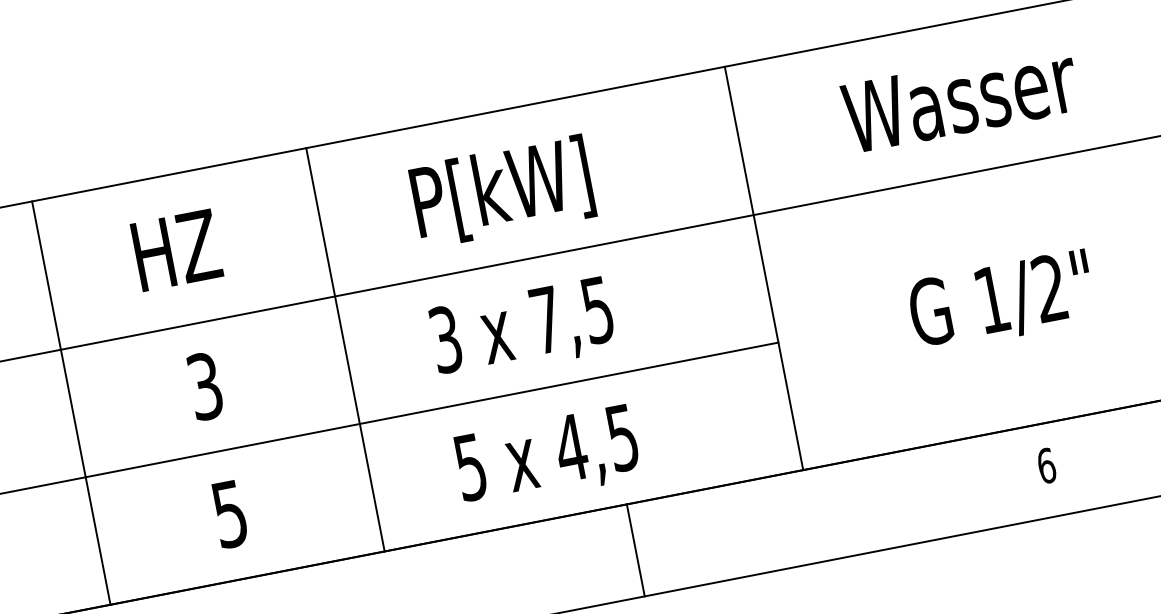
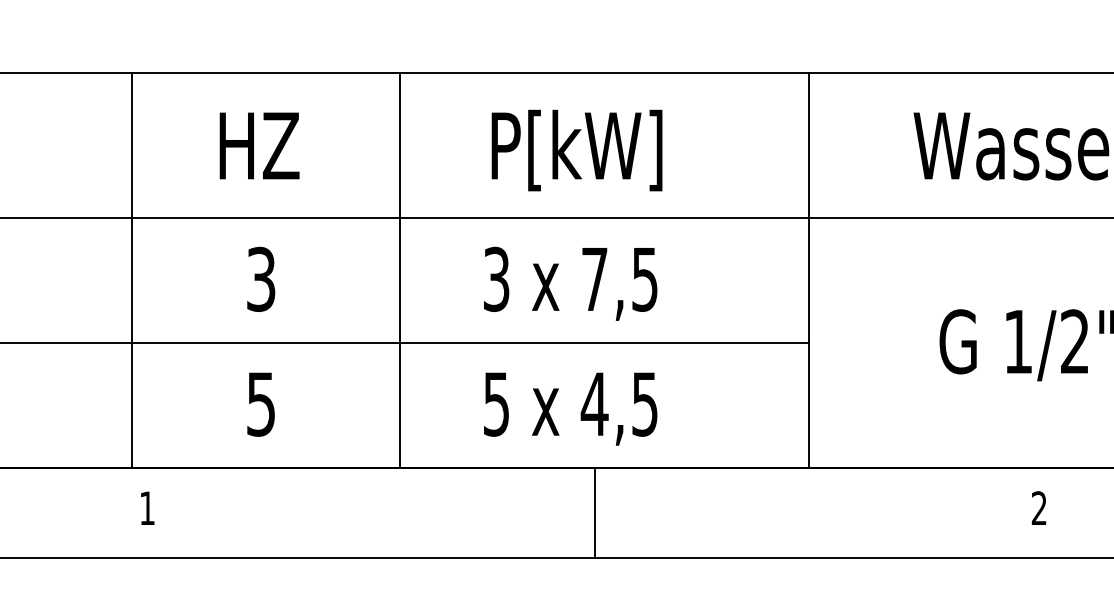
text: (1046, 466) -> (1039, 508), 6 -> 2
line: (635, 550) -> (594, 512), moved

